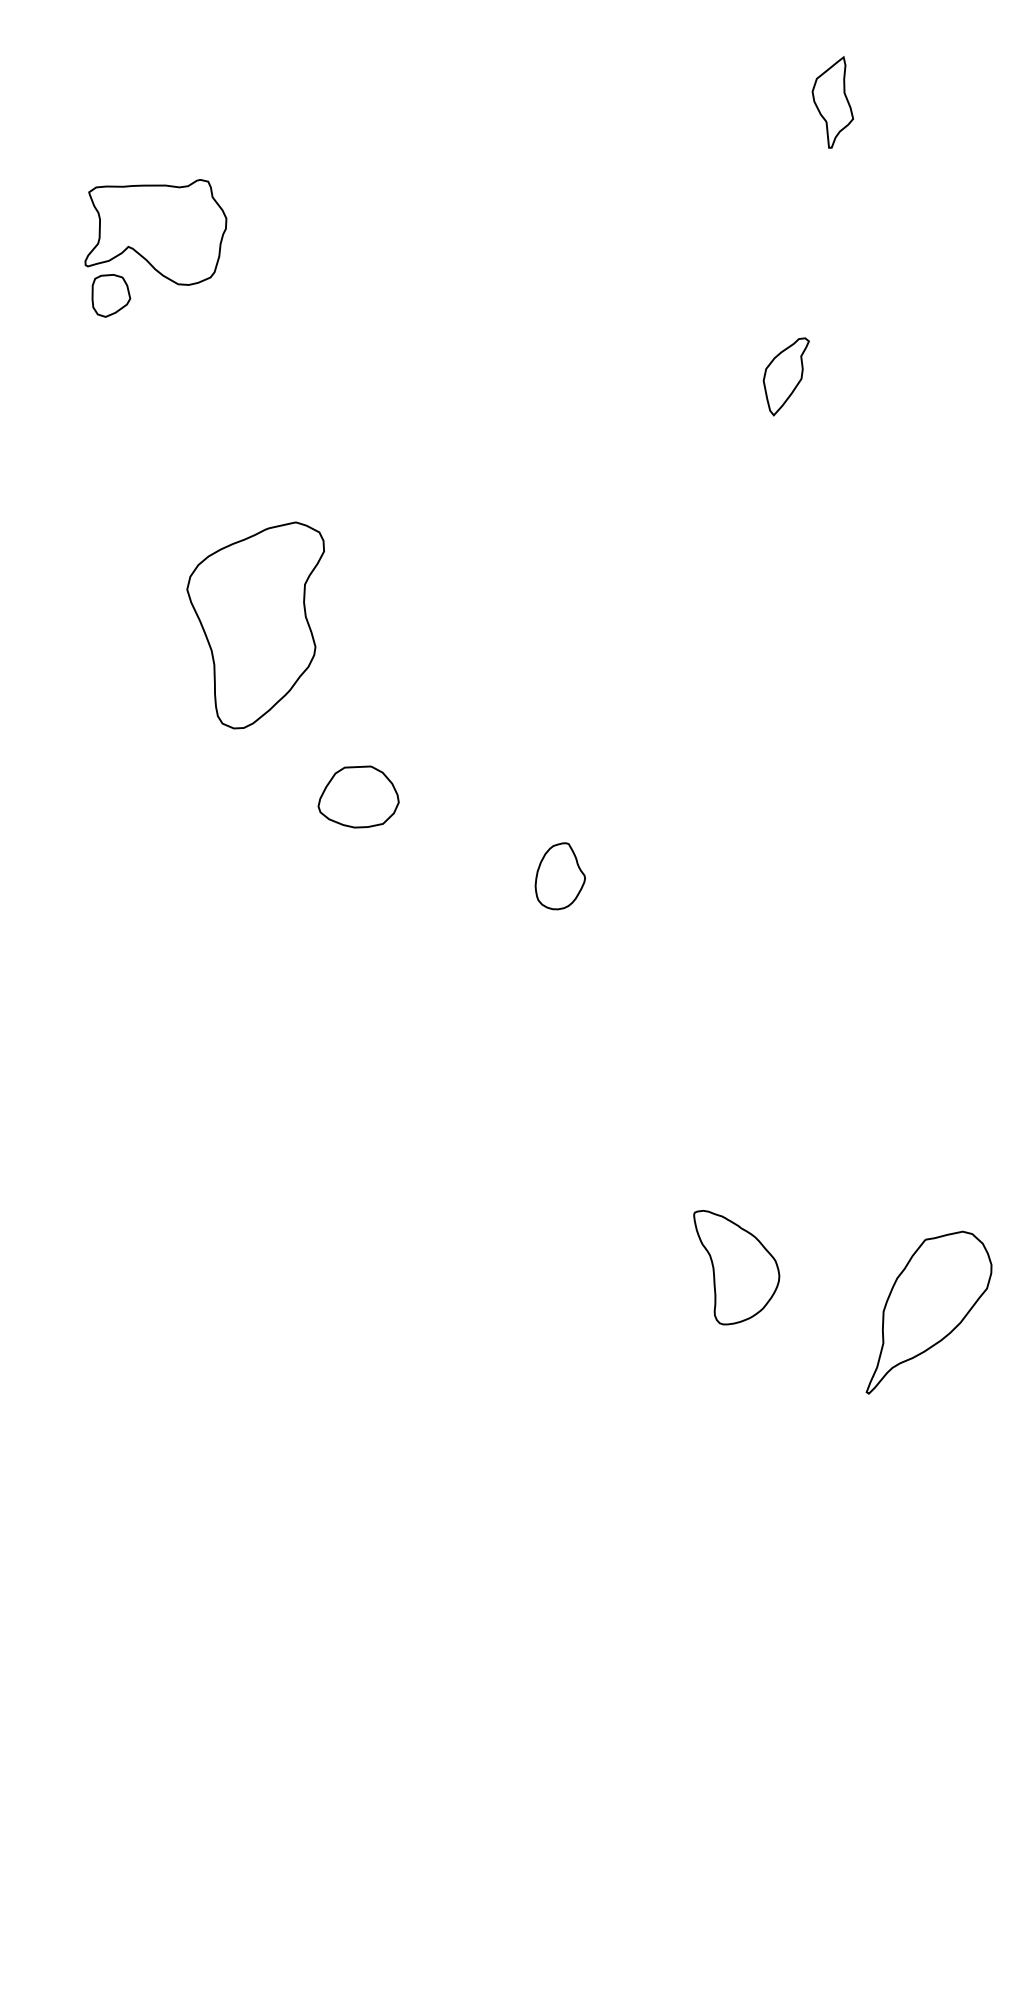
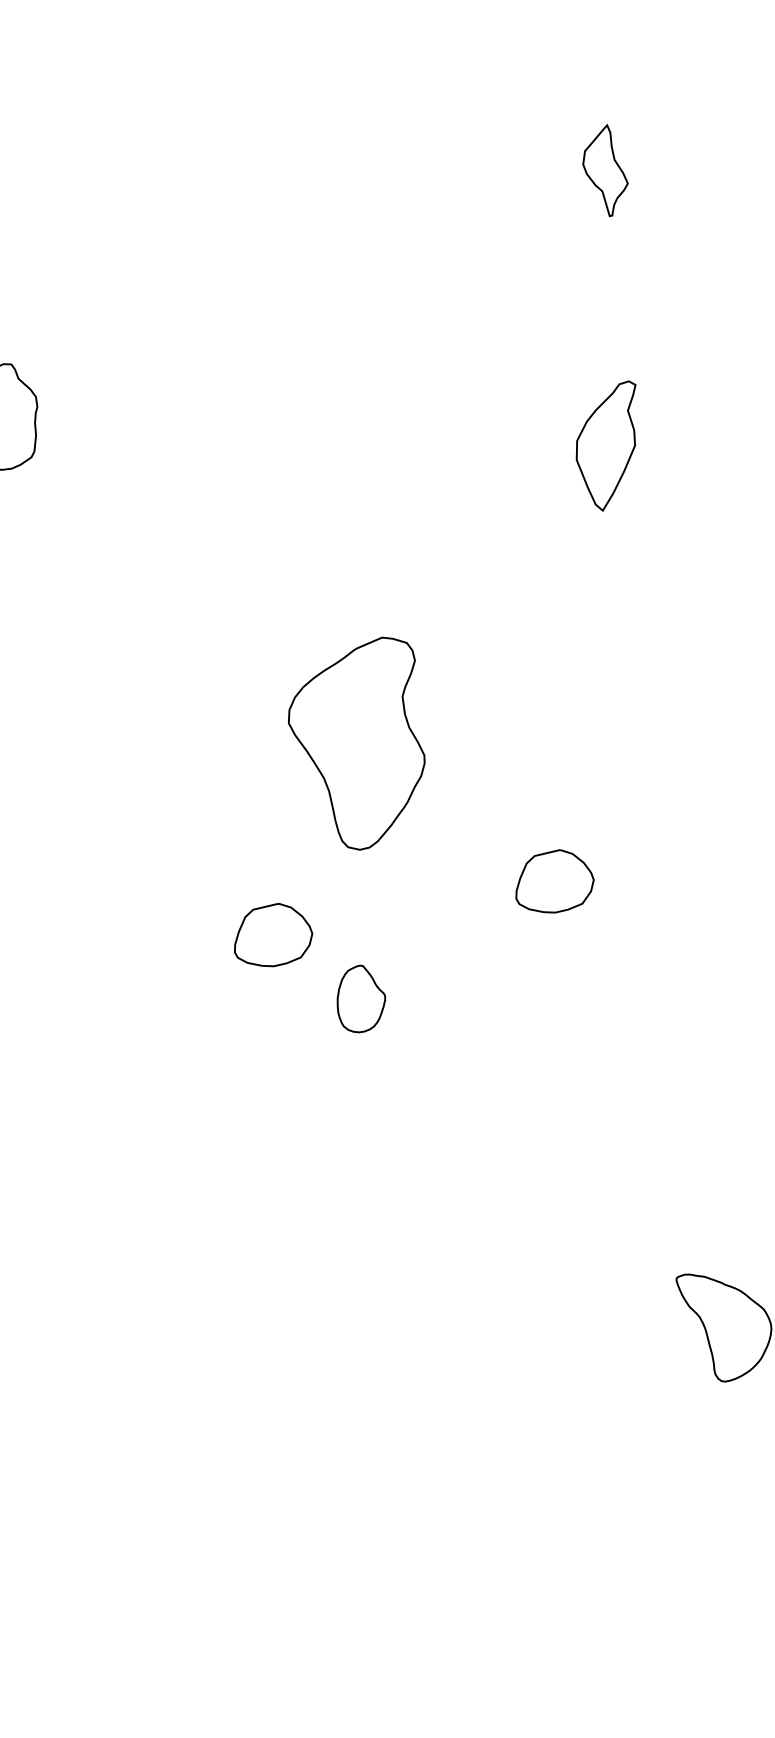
part: (785, 376) -> (609, 446), size x1.6
part: (255, 625) -> (361, 745), moved
part: (647, 796) -> (553, 881), added
part: (559, 876) -> (359, 999), moved

